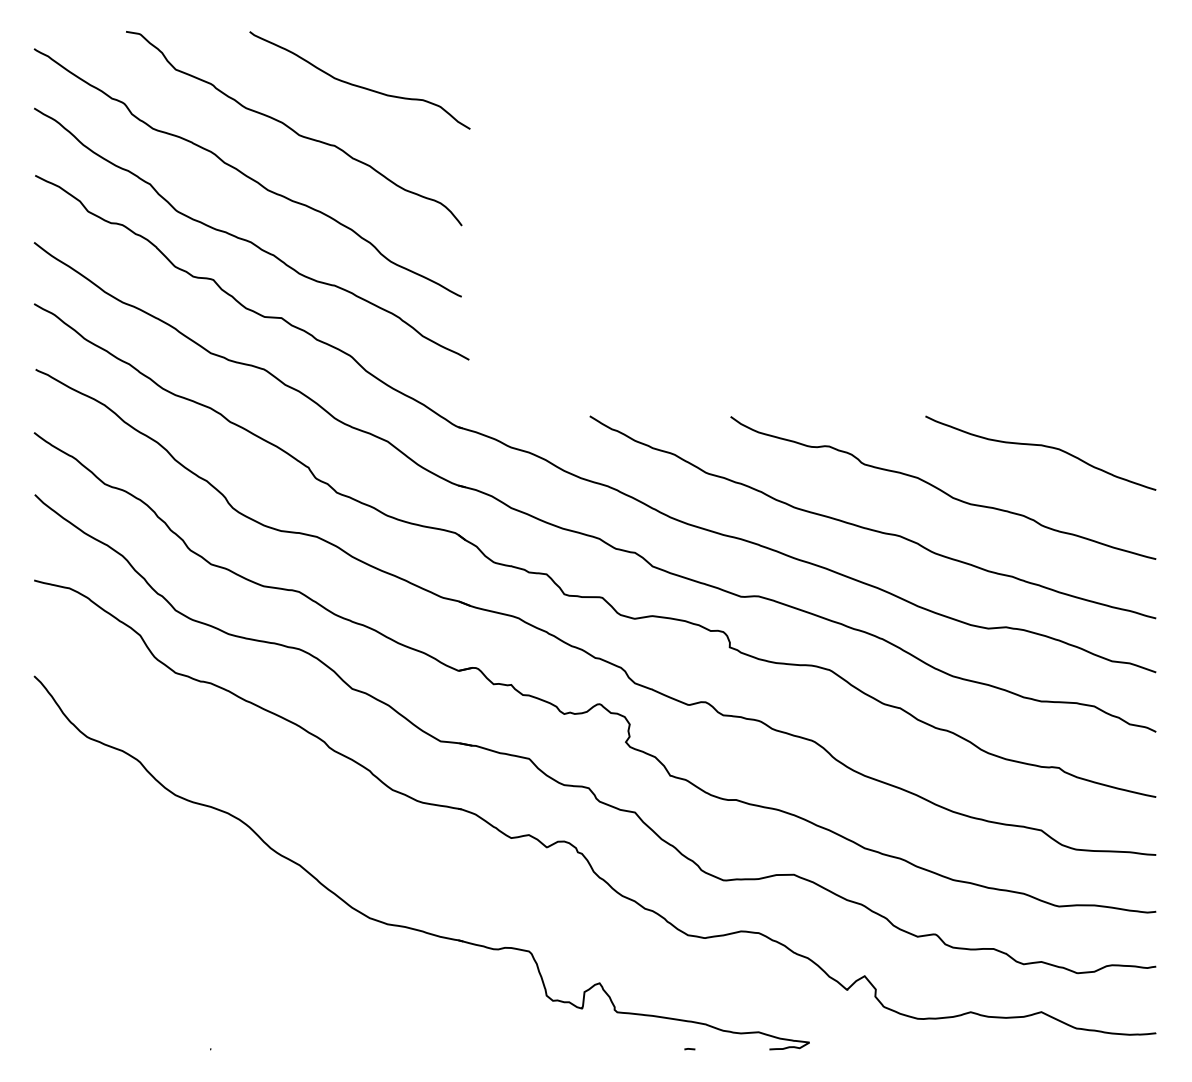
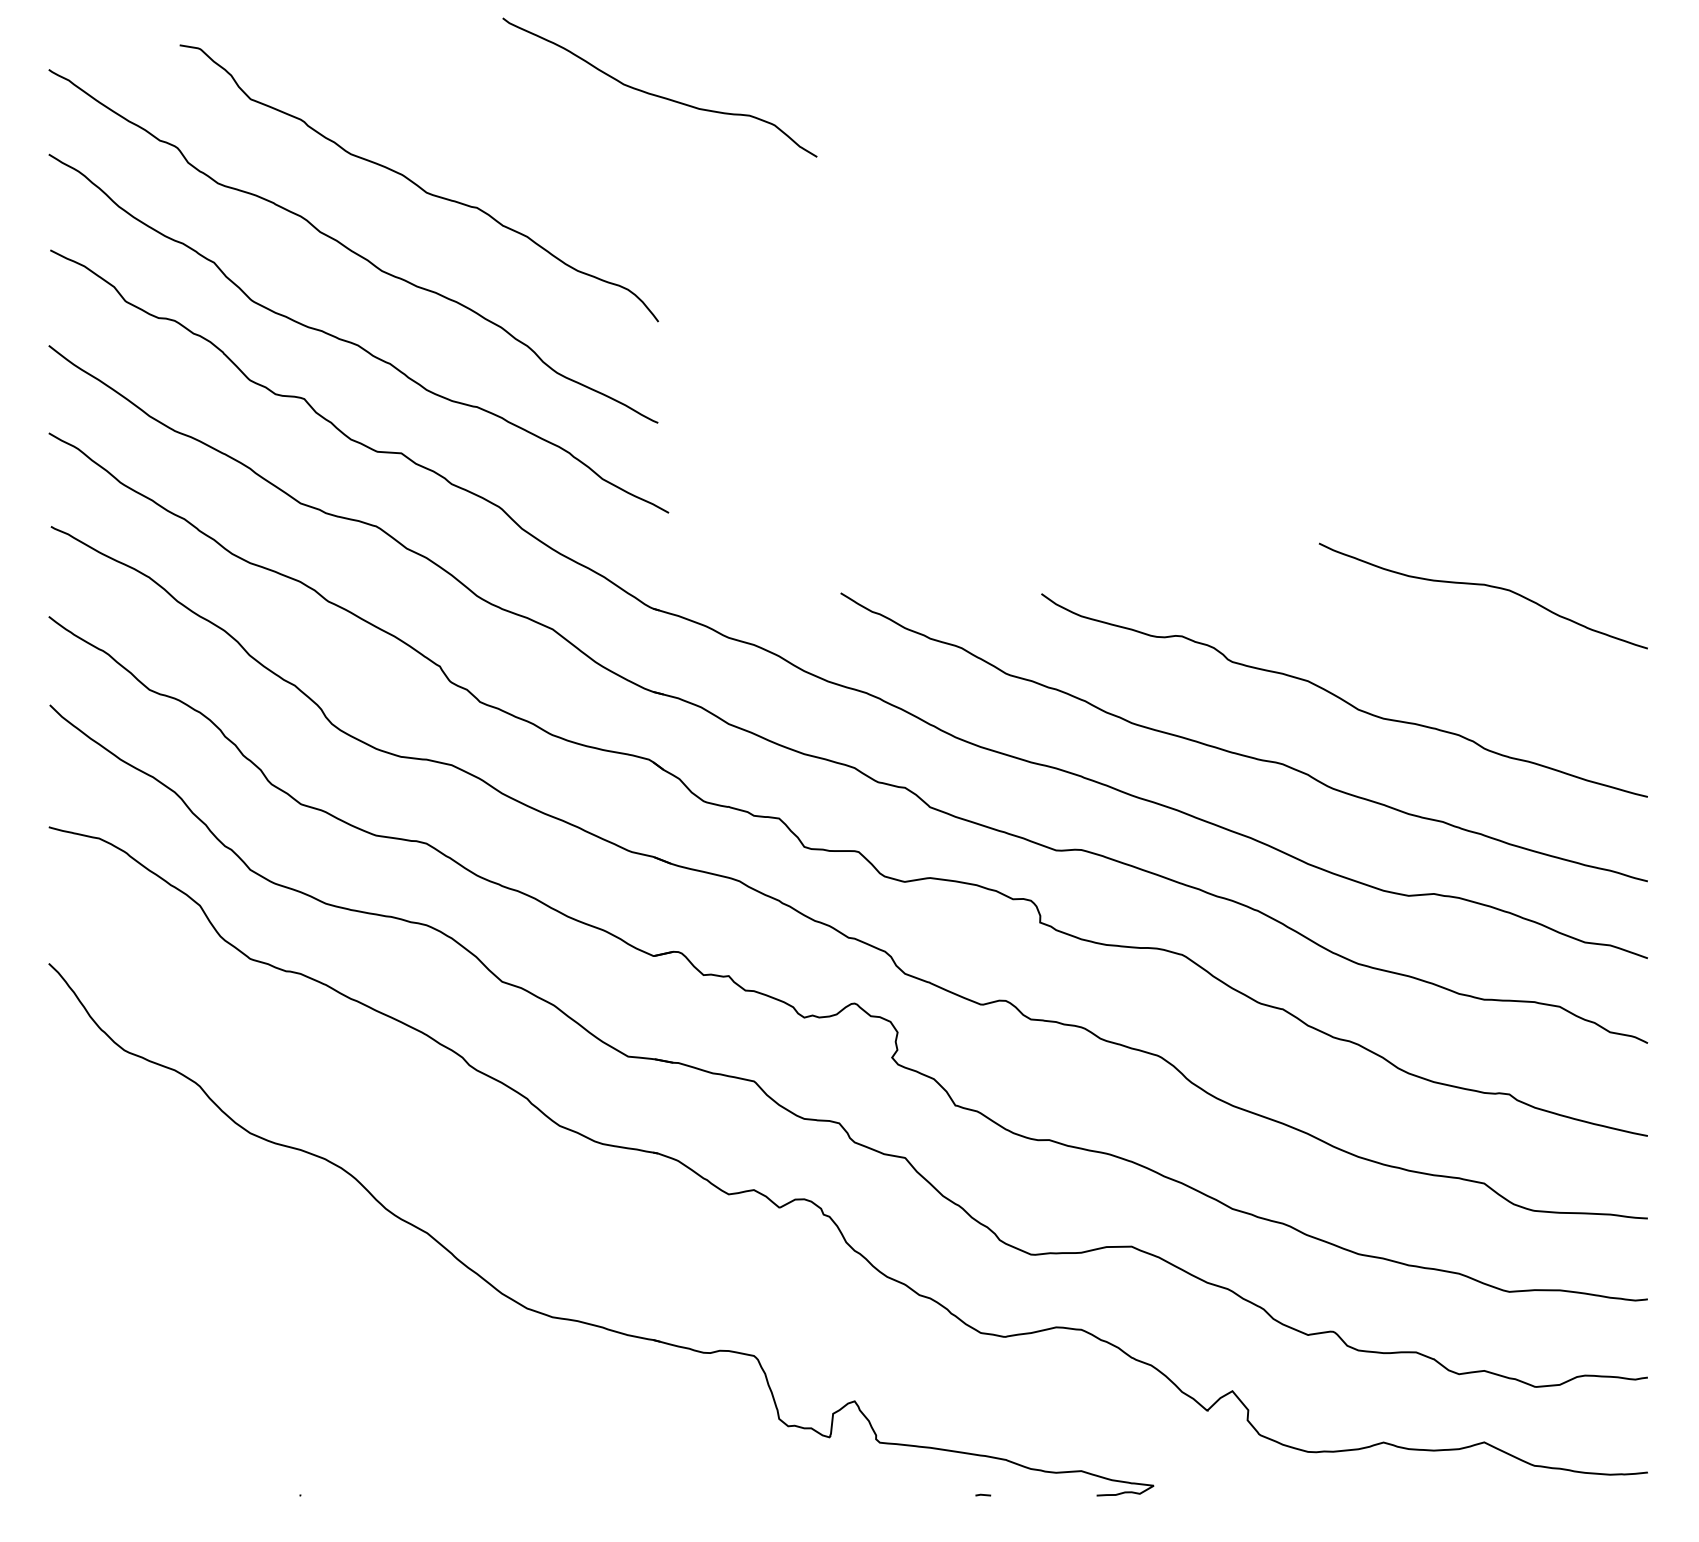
curve: (356, 84) -> (654, 93), moved
curve: (1040, 446) -> (1482, 586), moved

